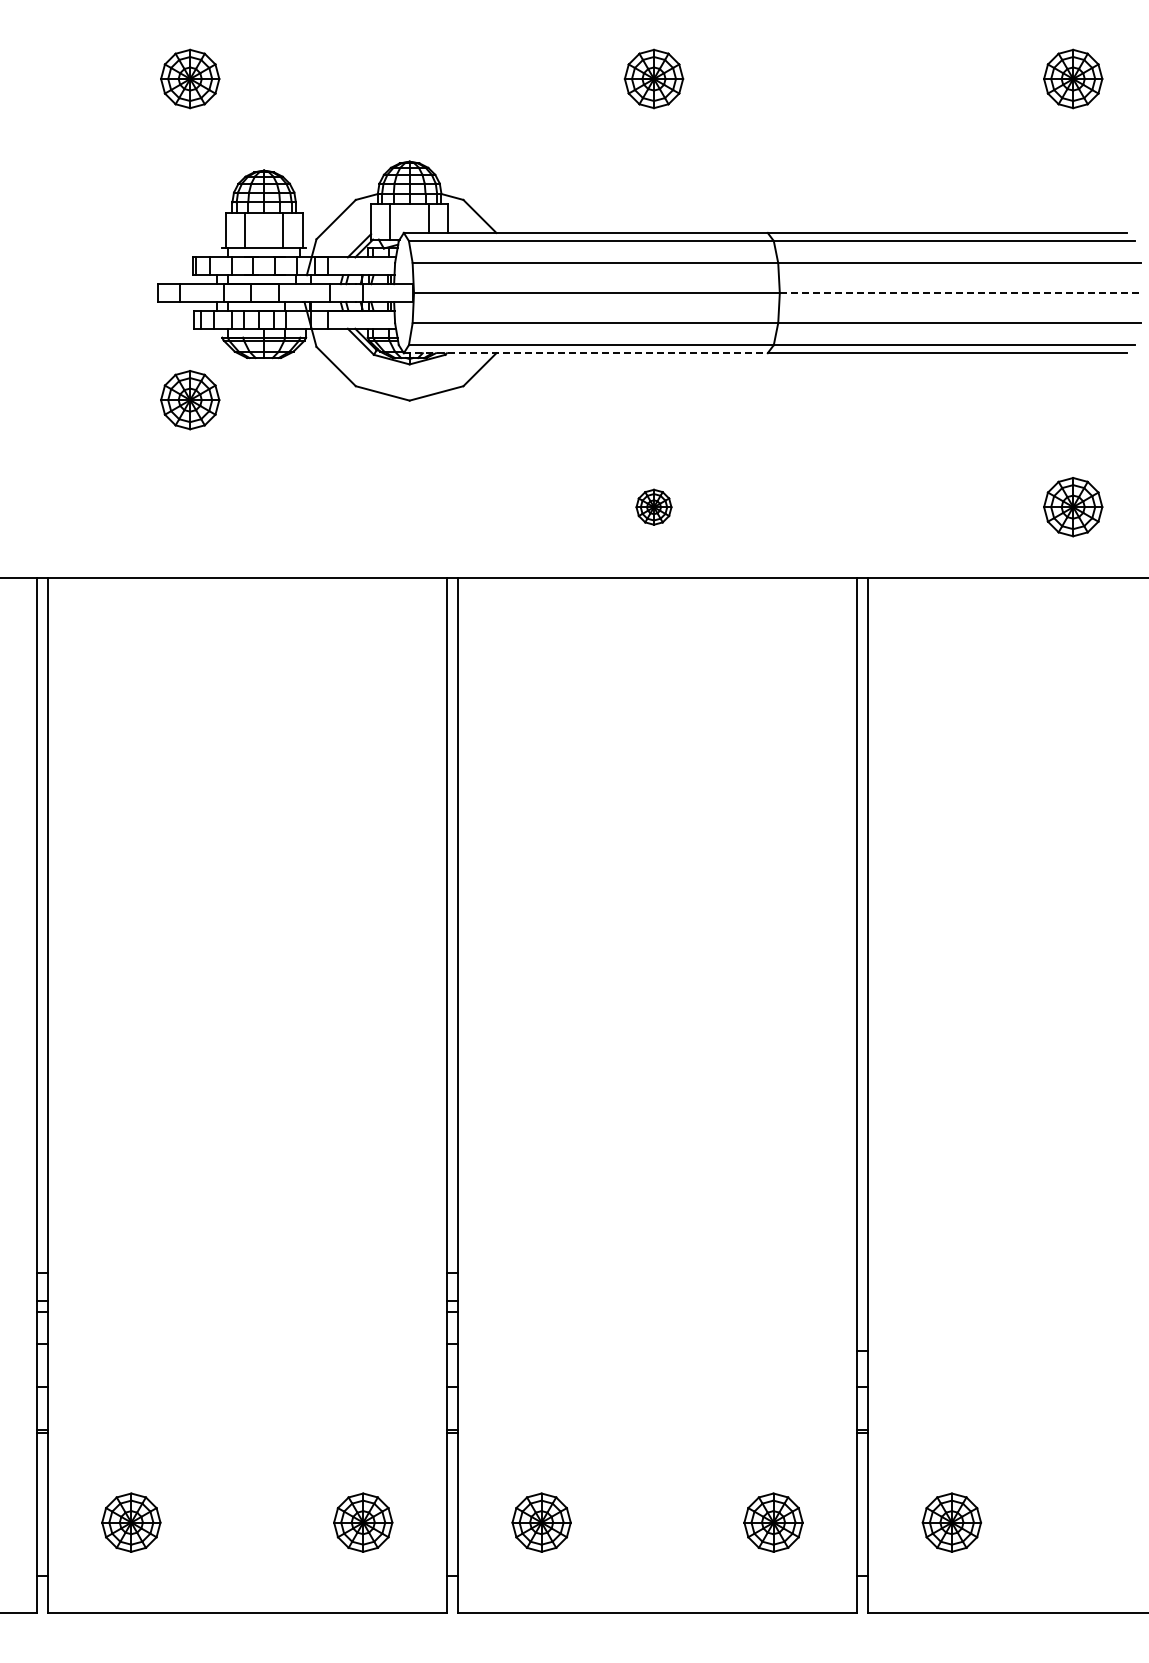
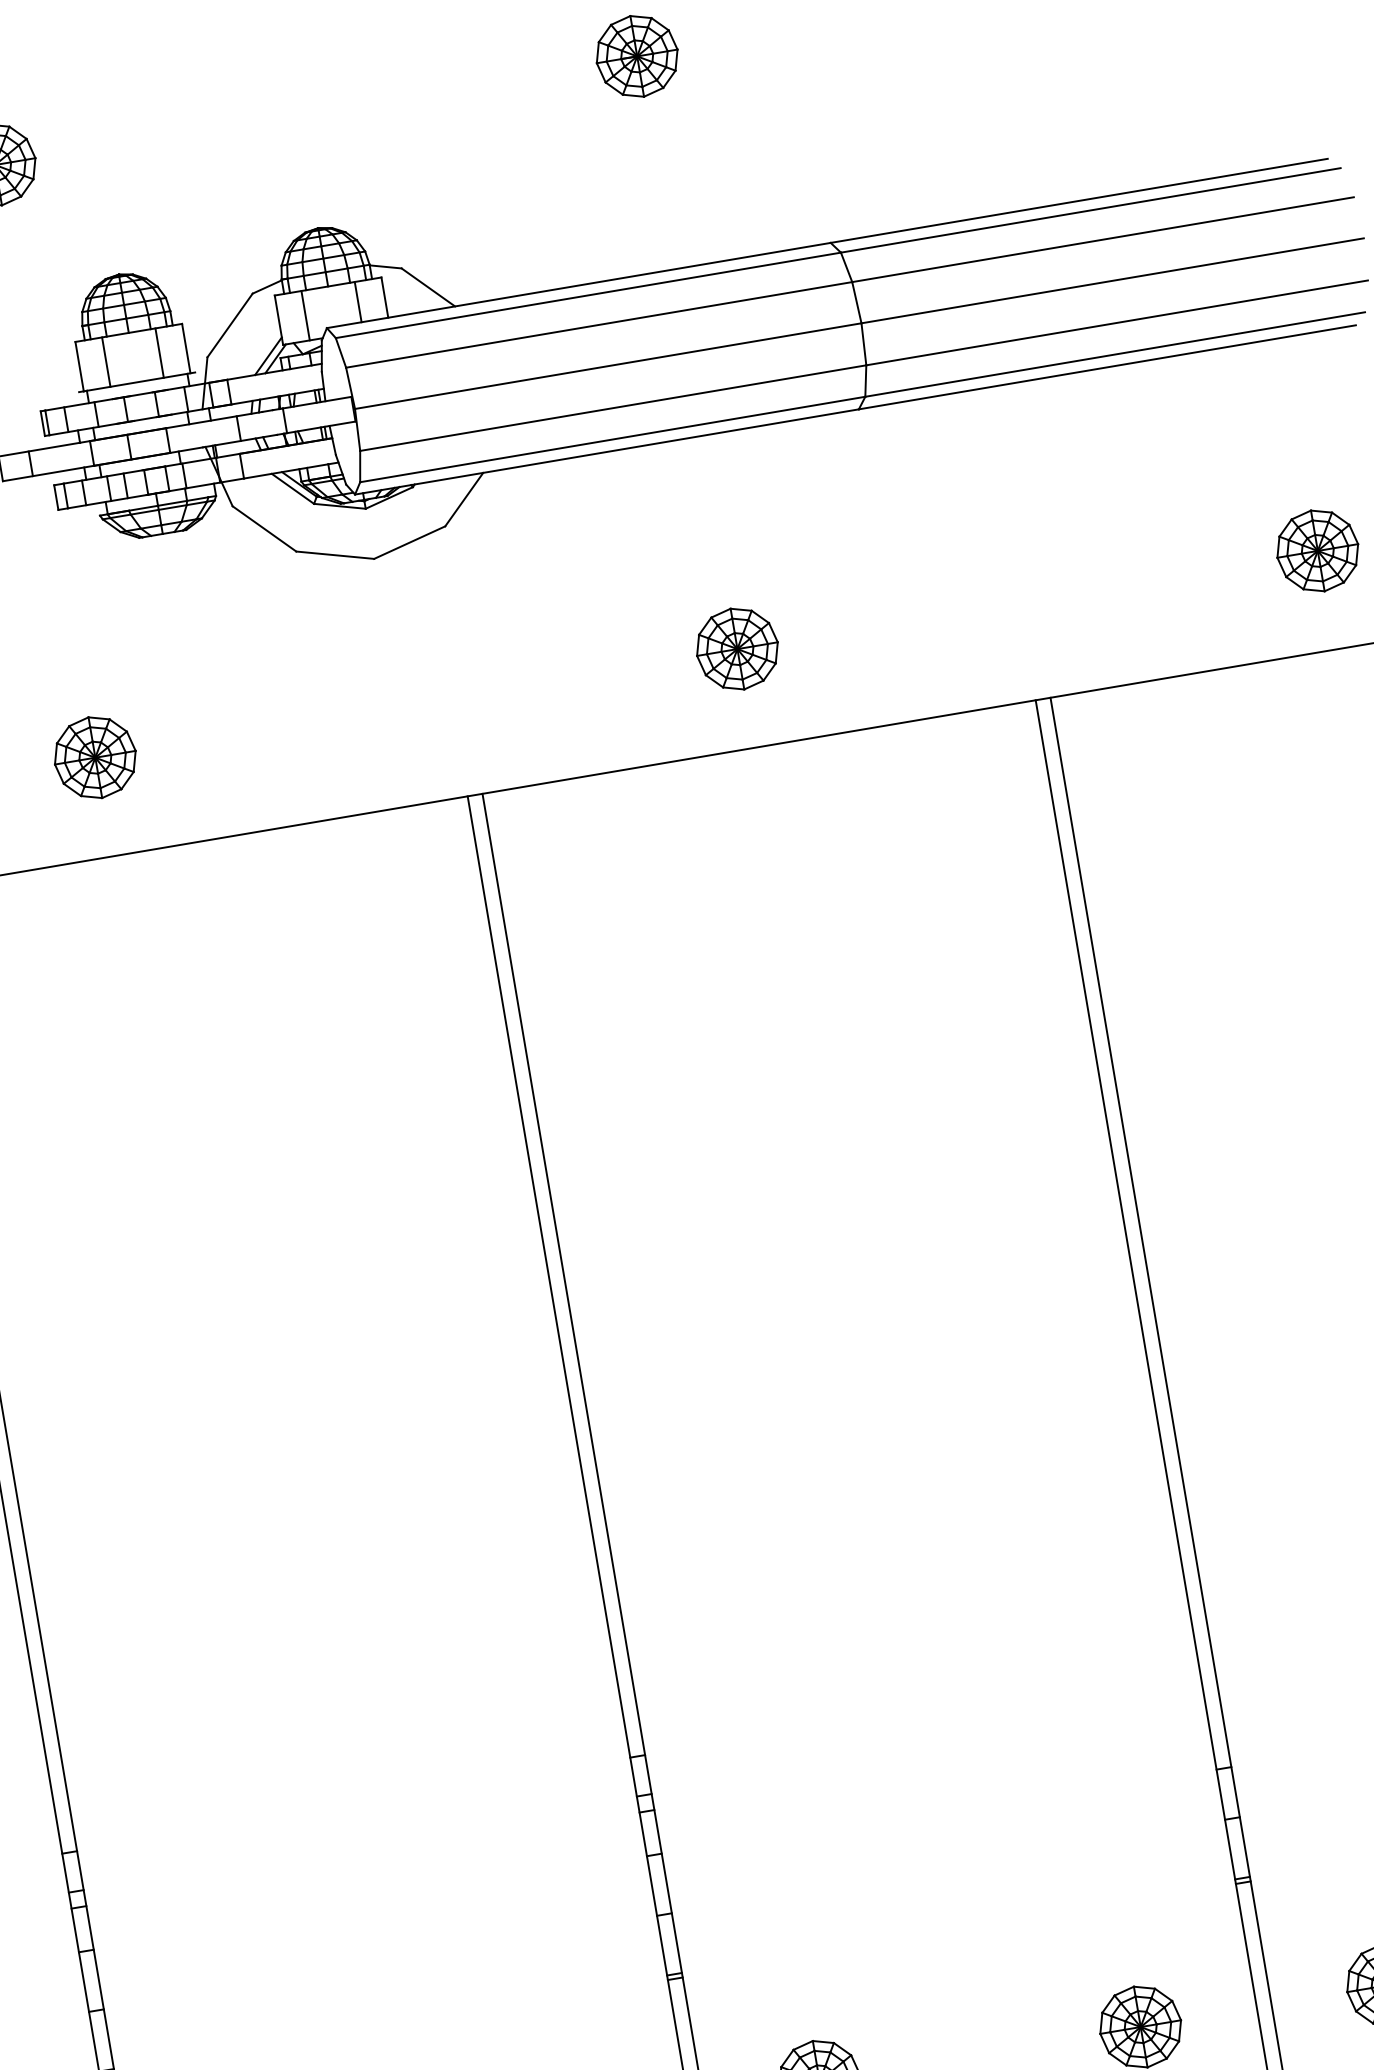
line: (961, 293) -> (1113, 281), dashed -> solid
line: (585, 353) -> (606, 452), dashed -> solid
part: (190, 400) -> (95, 758), moved
part: (653, 507) -> (736, 649), size x1.67

